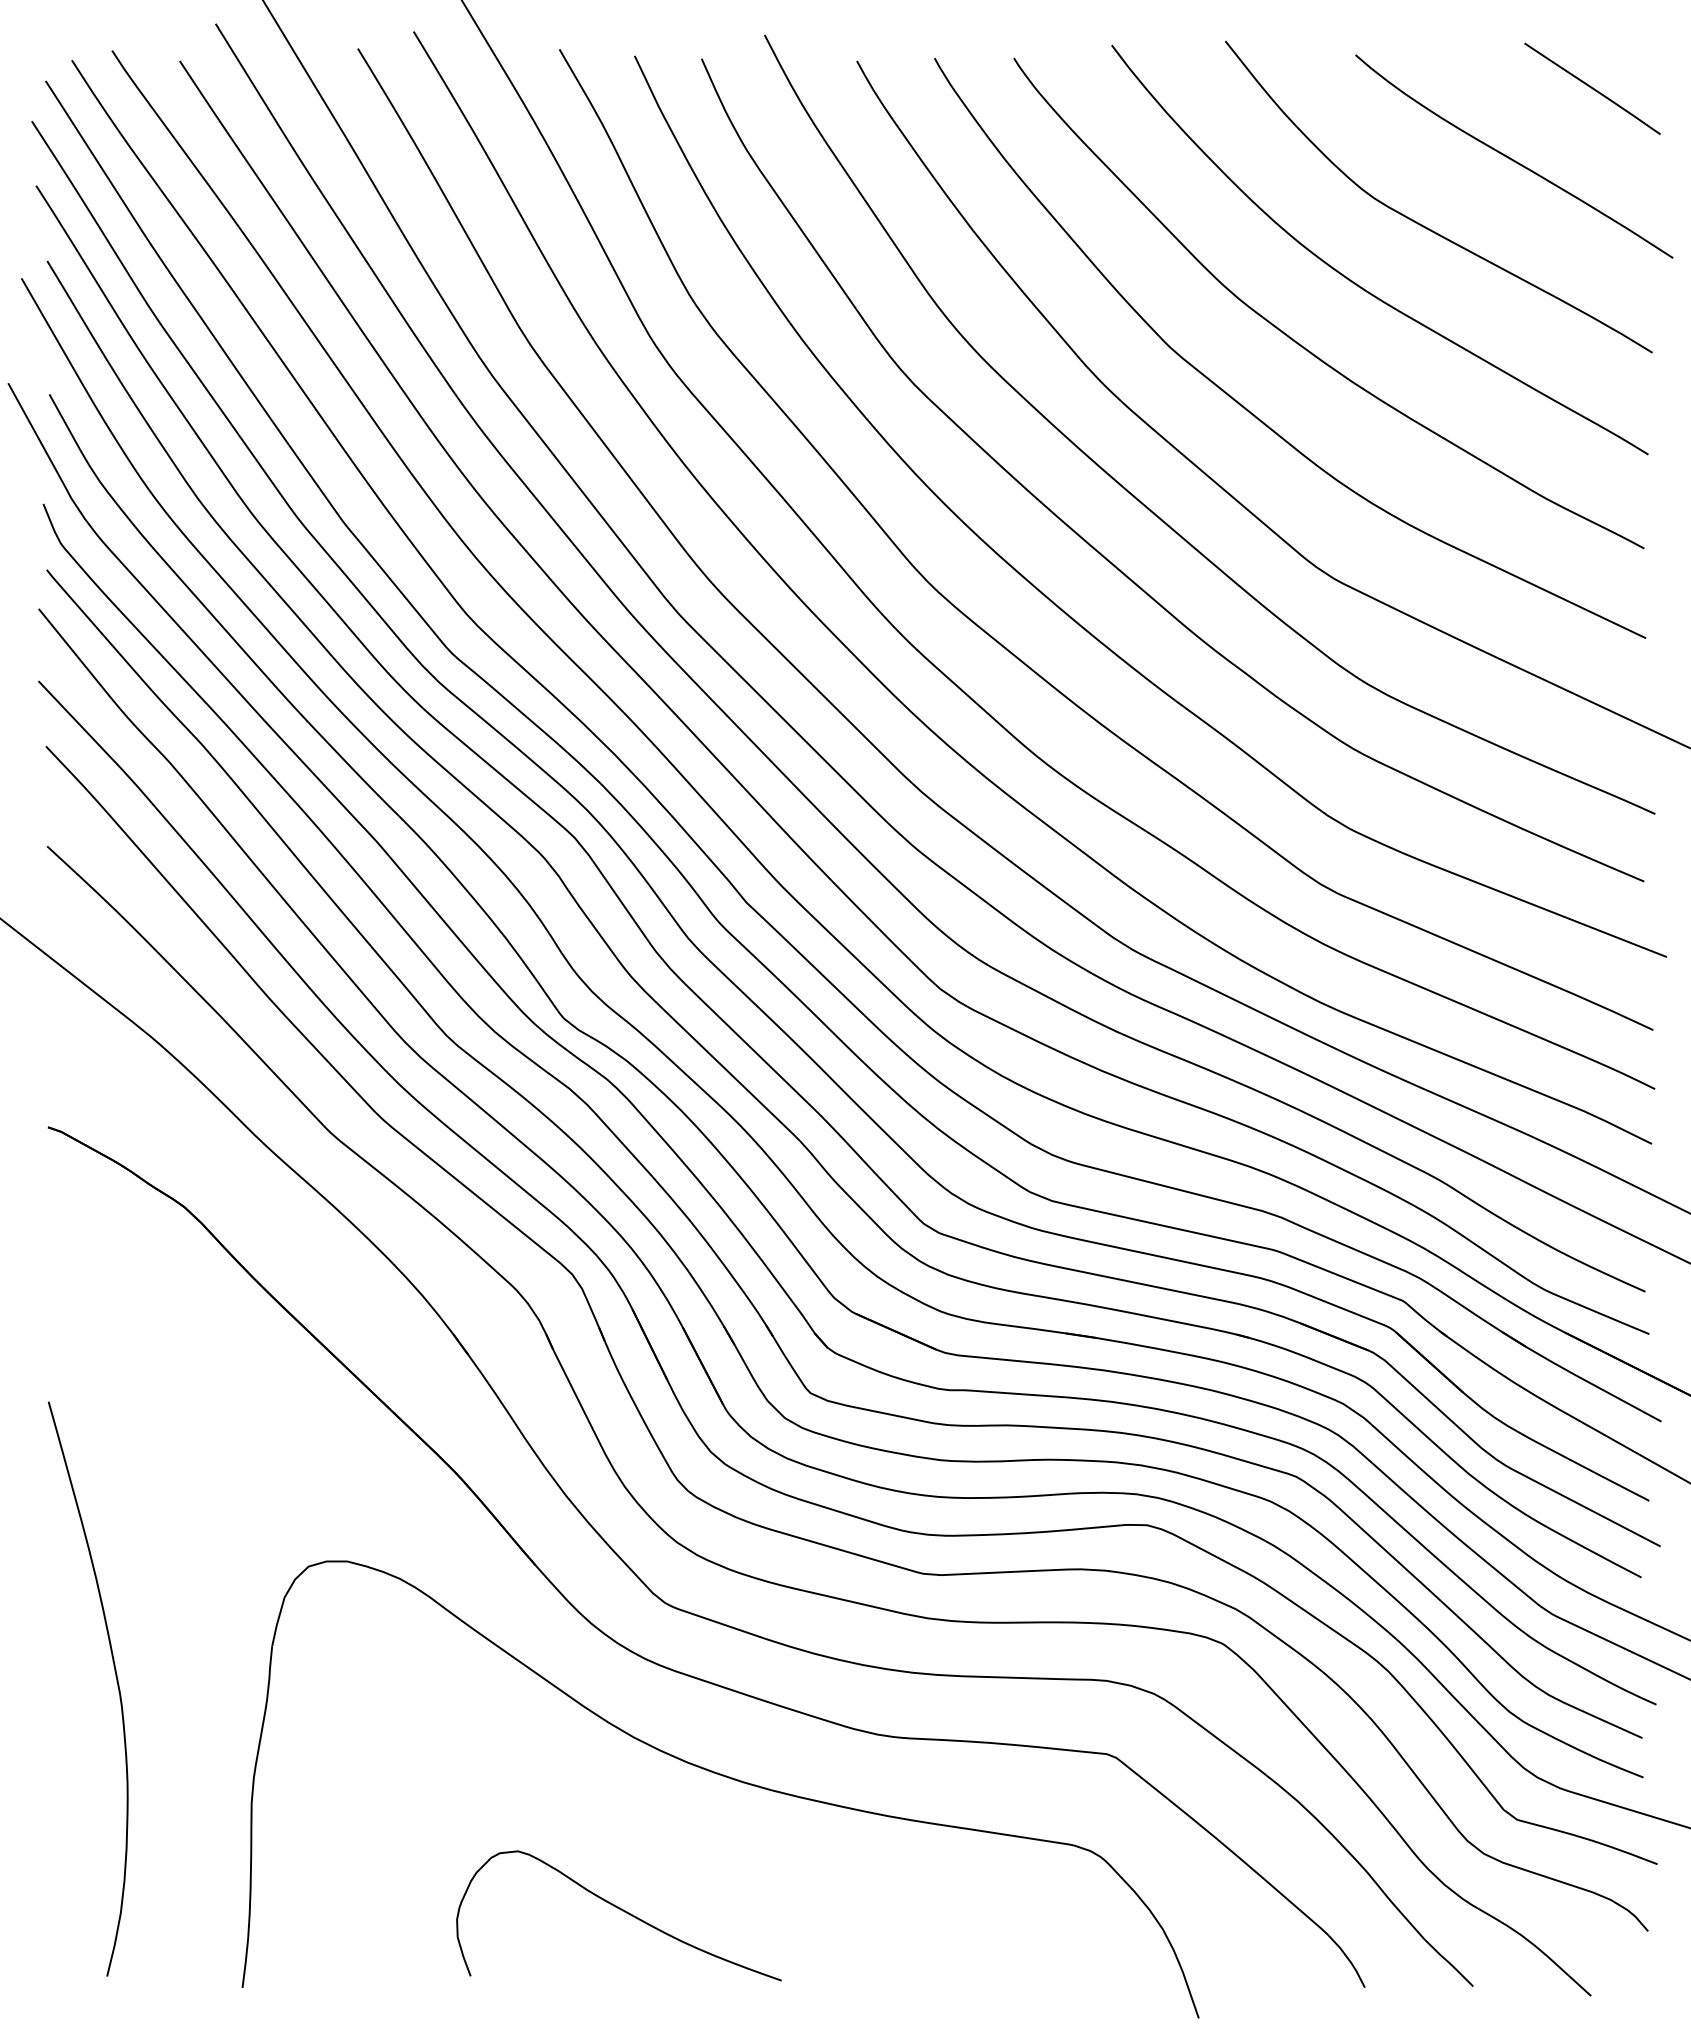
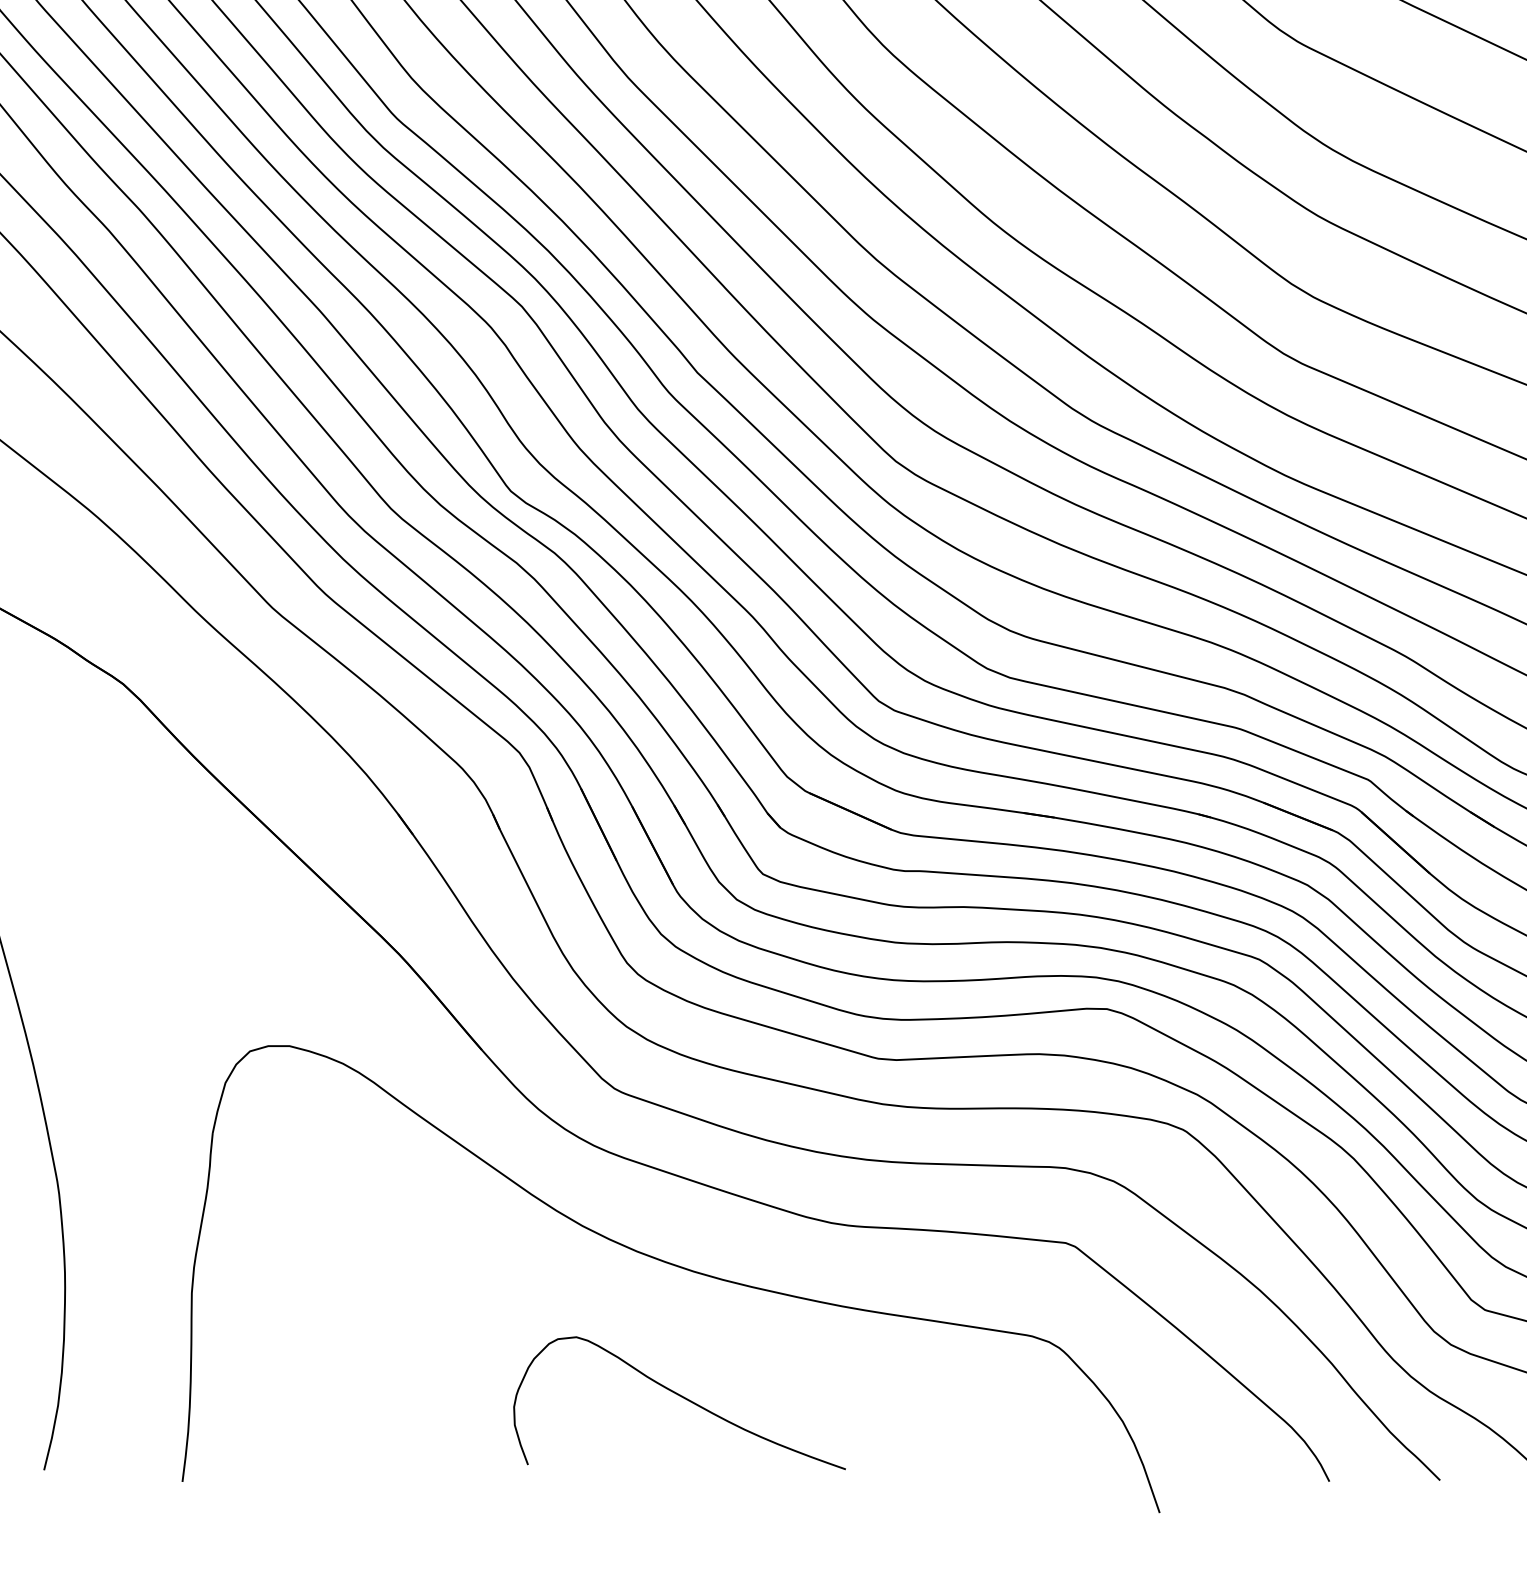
curve: (622, 1911) -> (683, 1398), moved

